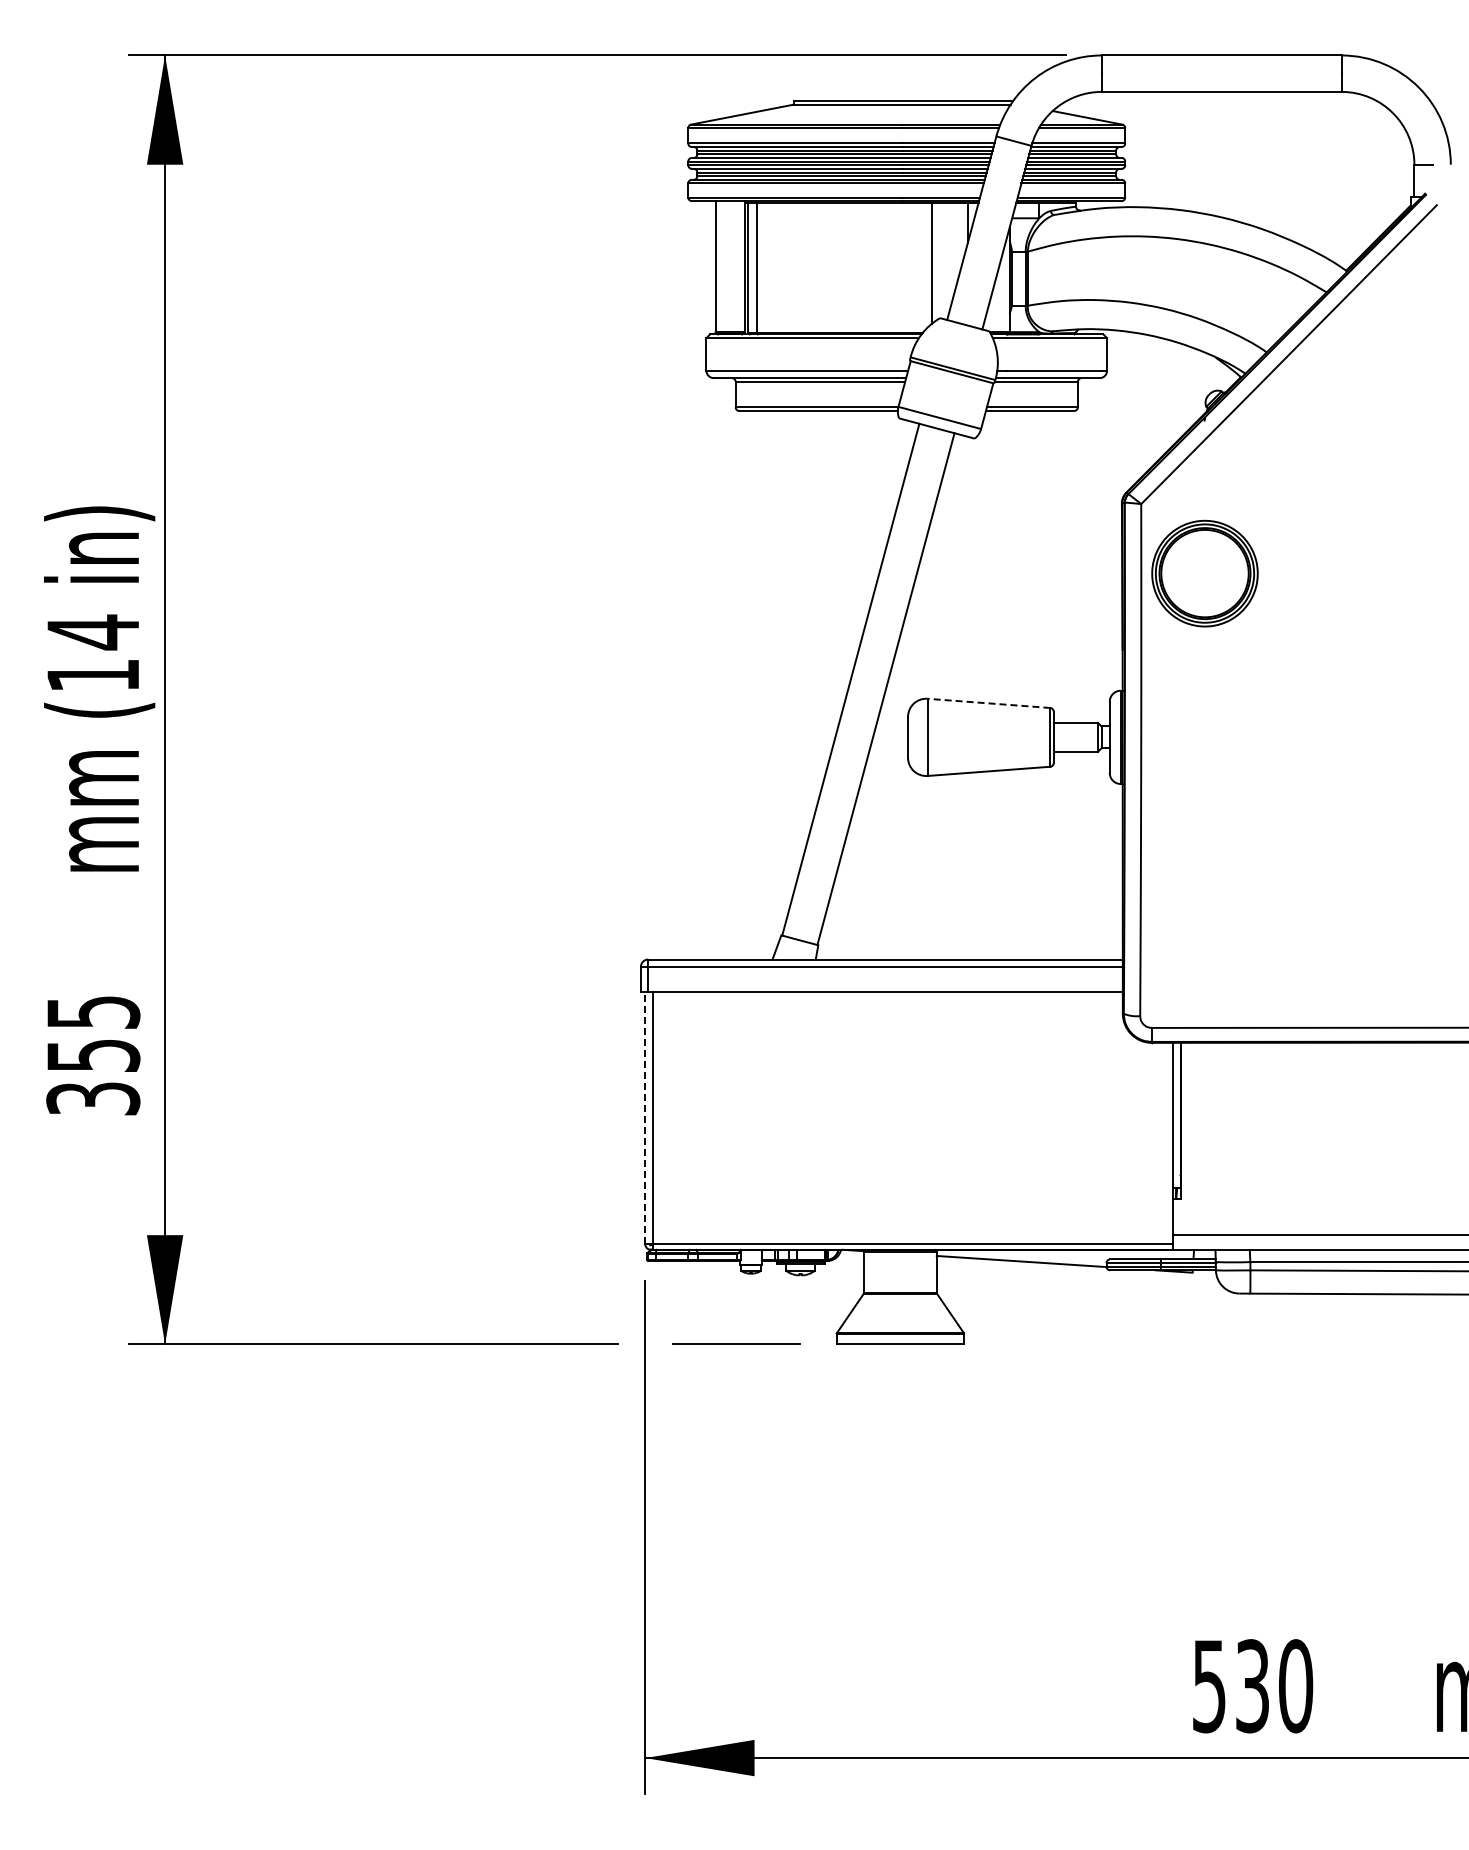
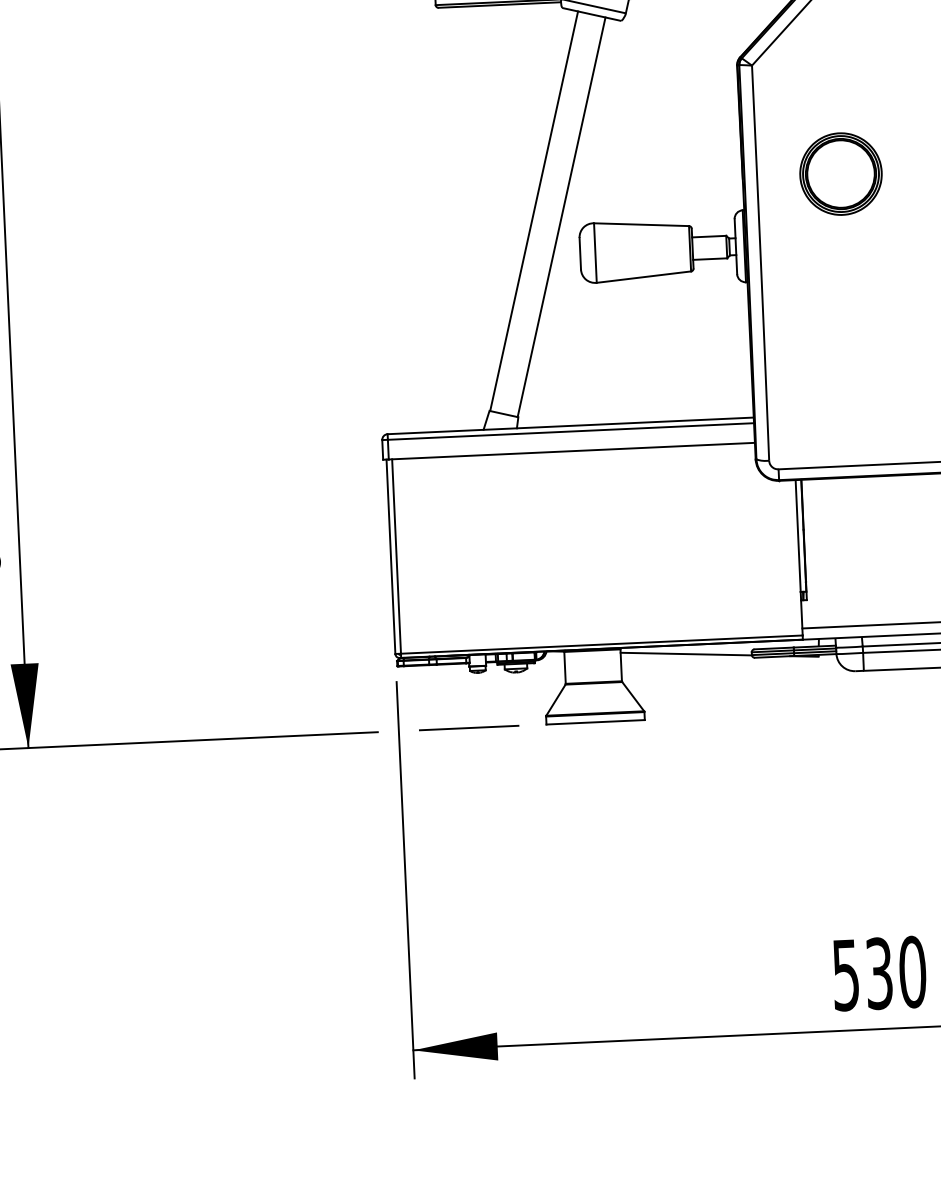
part: (1204, 573) -> (840, 173), moved
line: (988, 703) -> (641, 224), dashed -> solid
line: (645, 1118) -> (391, 556), dashed -> solid

